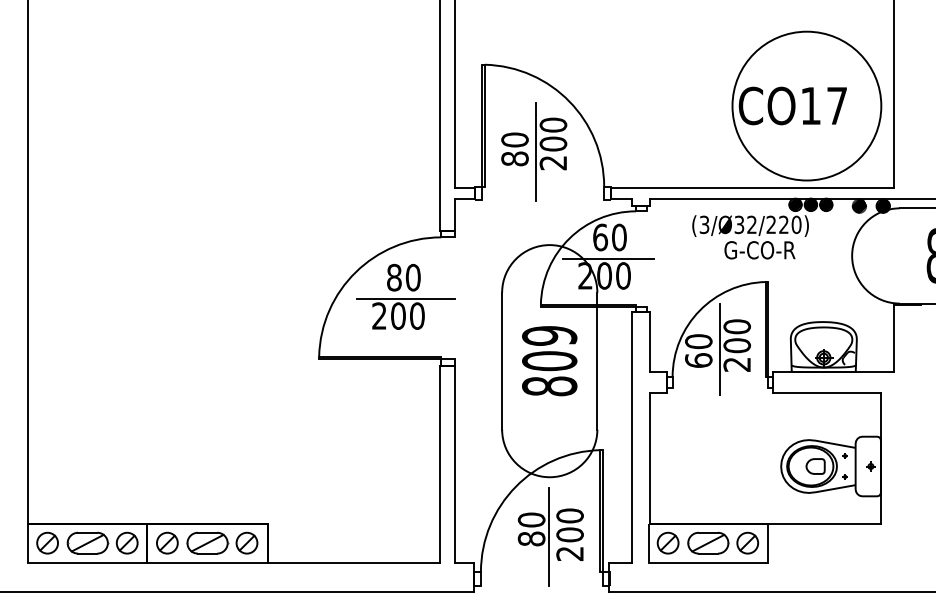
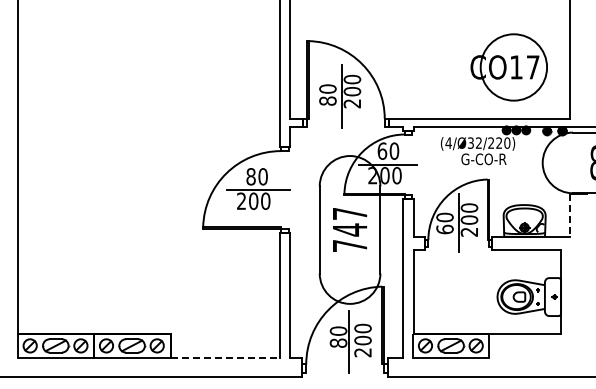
circle: (806, 106) -> (513, 67), size x0.7
text: (704, 223) -> (448, 142), (3/Ø32/220) -> (4/Ø32/220)
line: (894, 340) -> (569, 216), solid -> dashed
text: (548, 360) -> (349, 229), 809 -> 747
line: (354, 562) -> (225, 358), solid -> dashed

